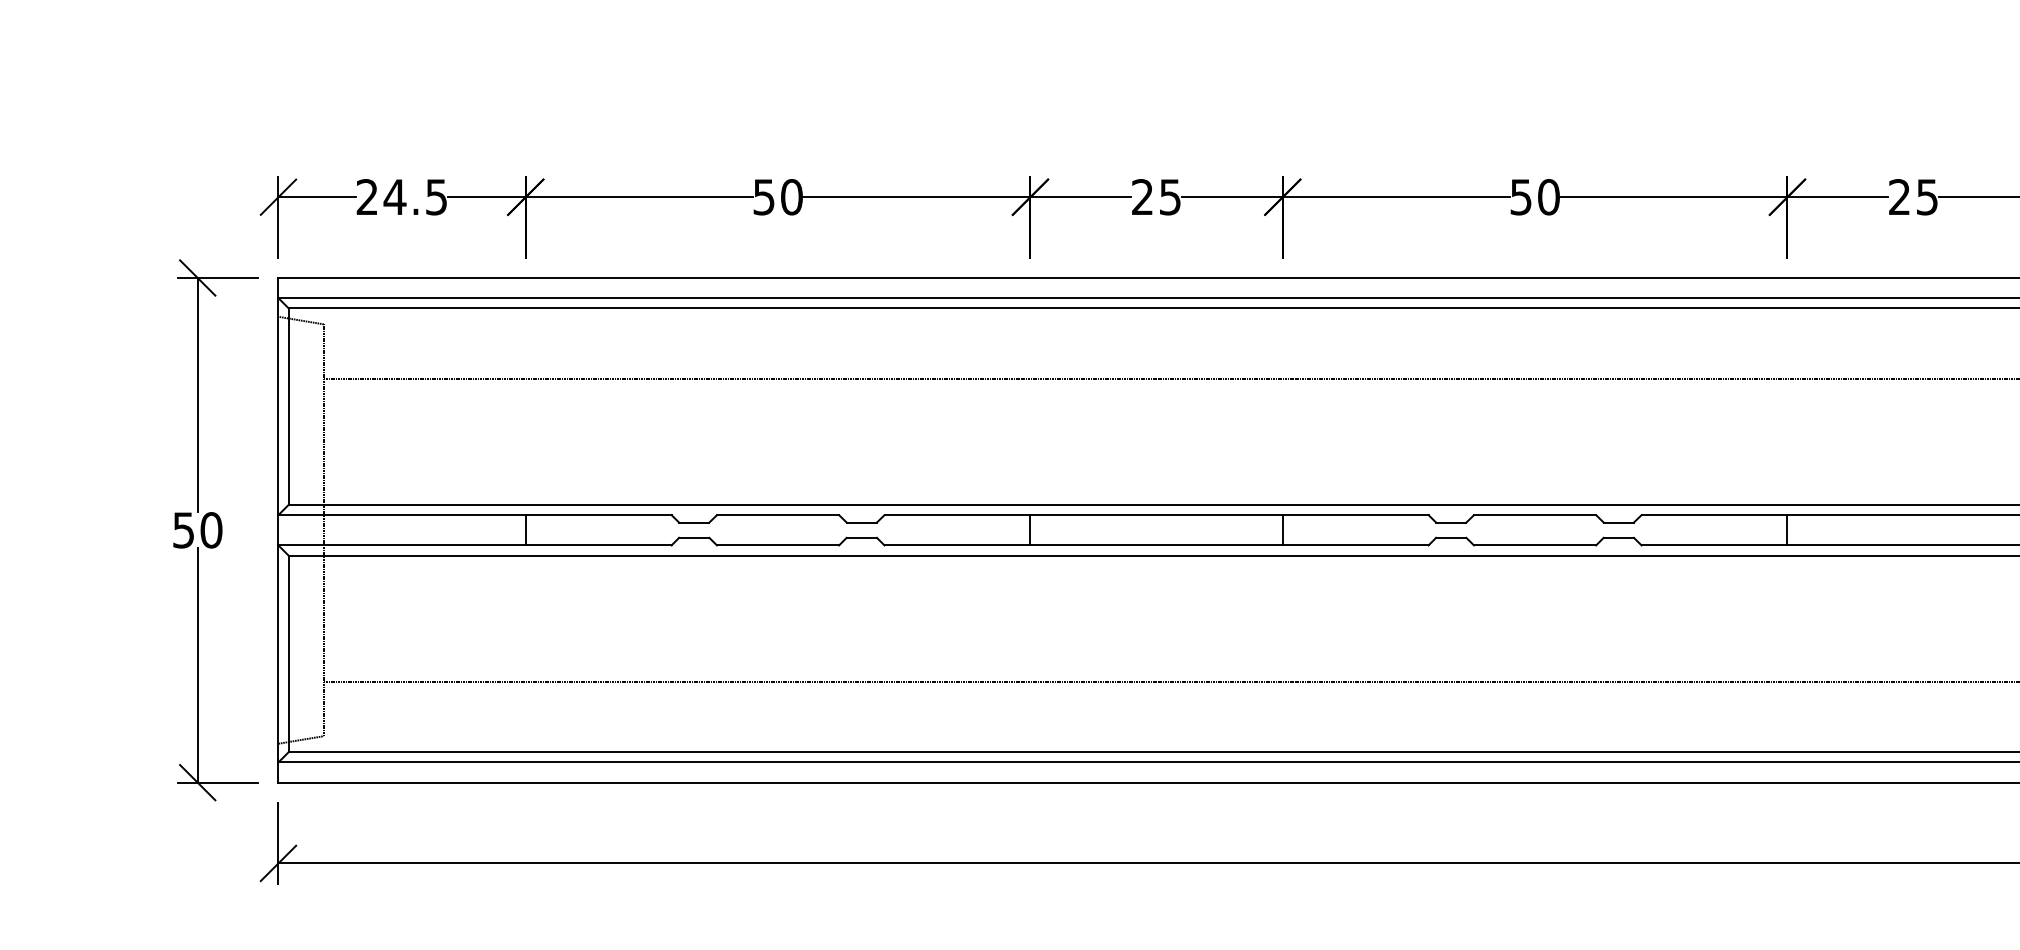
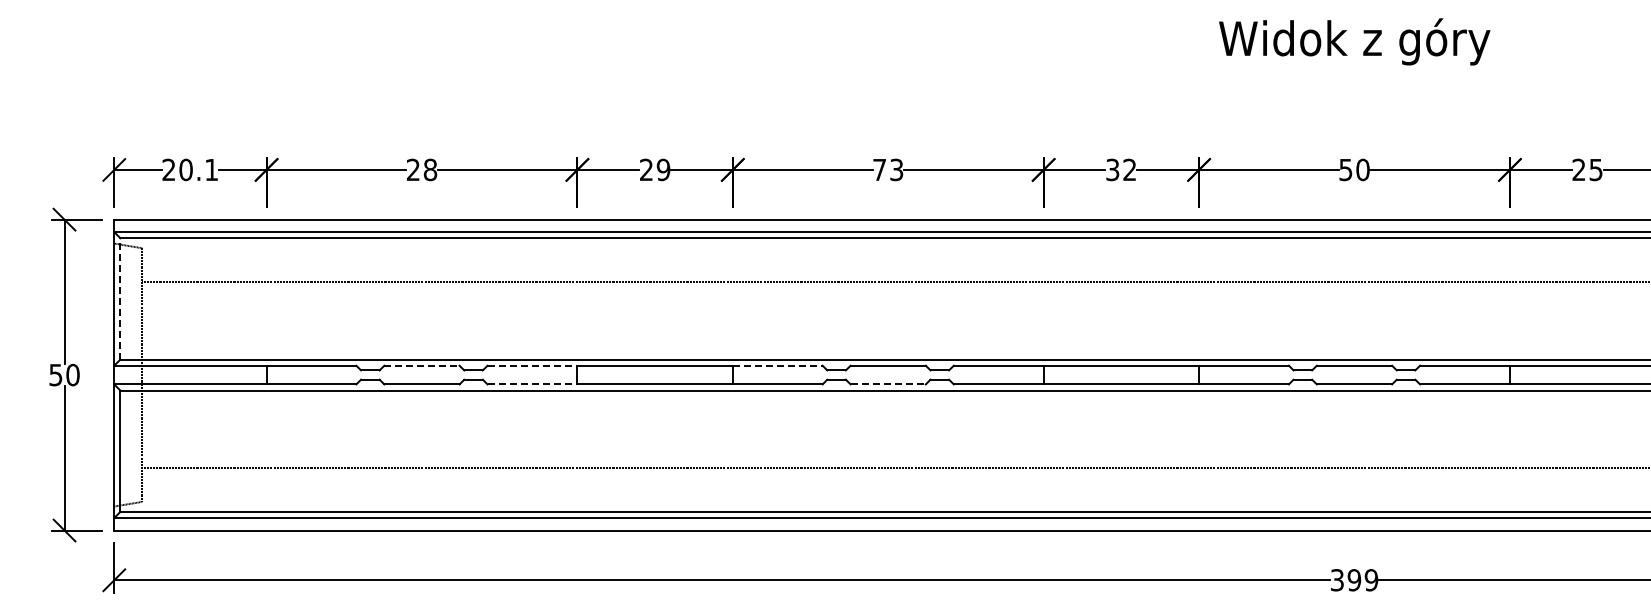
text: (415, 196) -> (198, 169), 24.5 -> 20.1
text: (777, 196) -> (421, 169), 50 -> 28
text: (1170, 196) -> (663, 169), 25 -> 29
text: (1535, 196) -> (888, 169), 50 -> 73
text: (1913, 196) -> (1121, 169), 25 -> 32
line: (288, 405) -> (120, 298), solid -> dashed
line: (777, 514) -> (421, 365), solid -> dashed
line: (957, 514) -> (532, 365), solid -> dashed
line: (1355, 514) -> (777, 365), solid -> dashed
line: (957, 545) -> (532, 384), solid -> dashed
line: (1535, 545) -> (888, 384), solid -> dashed

